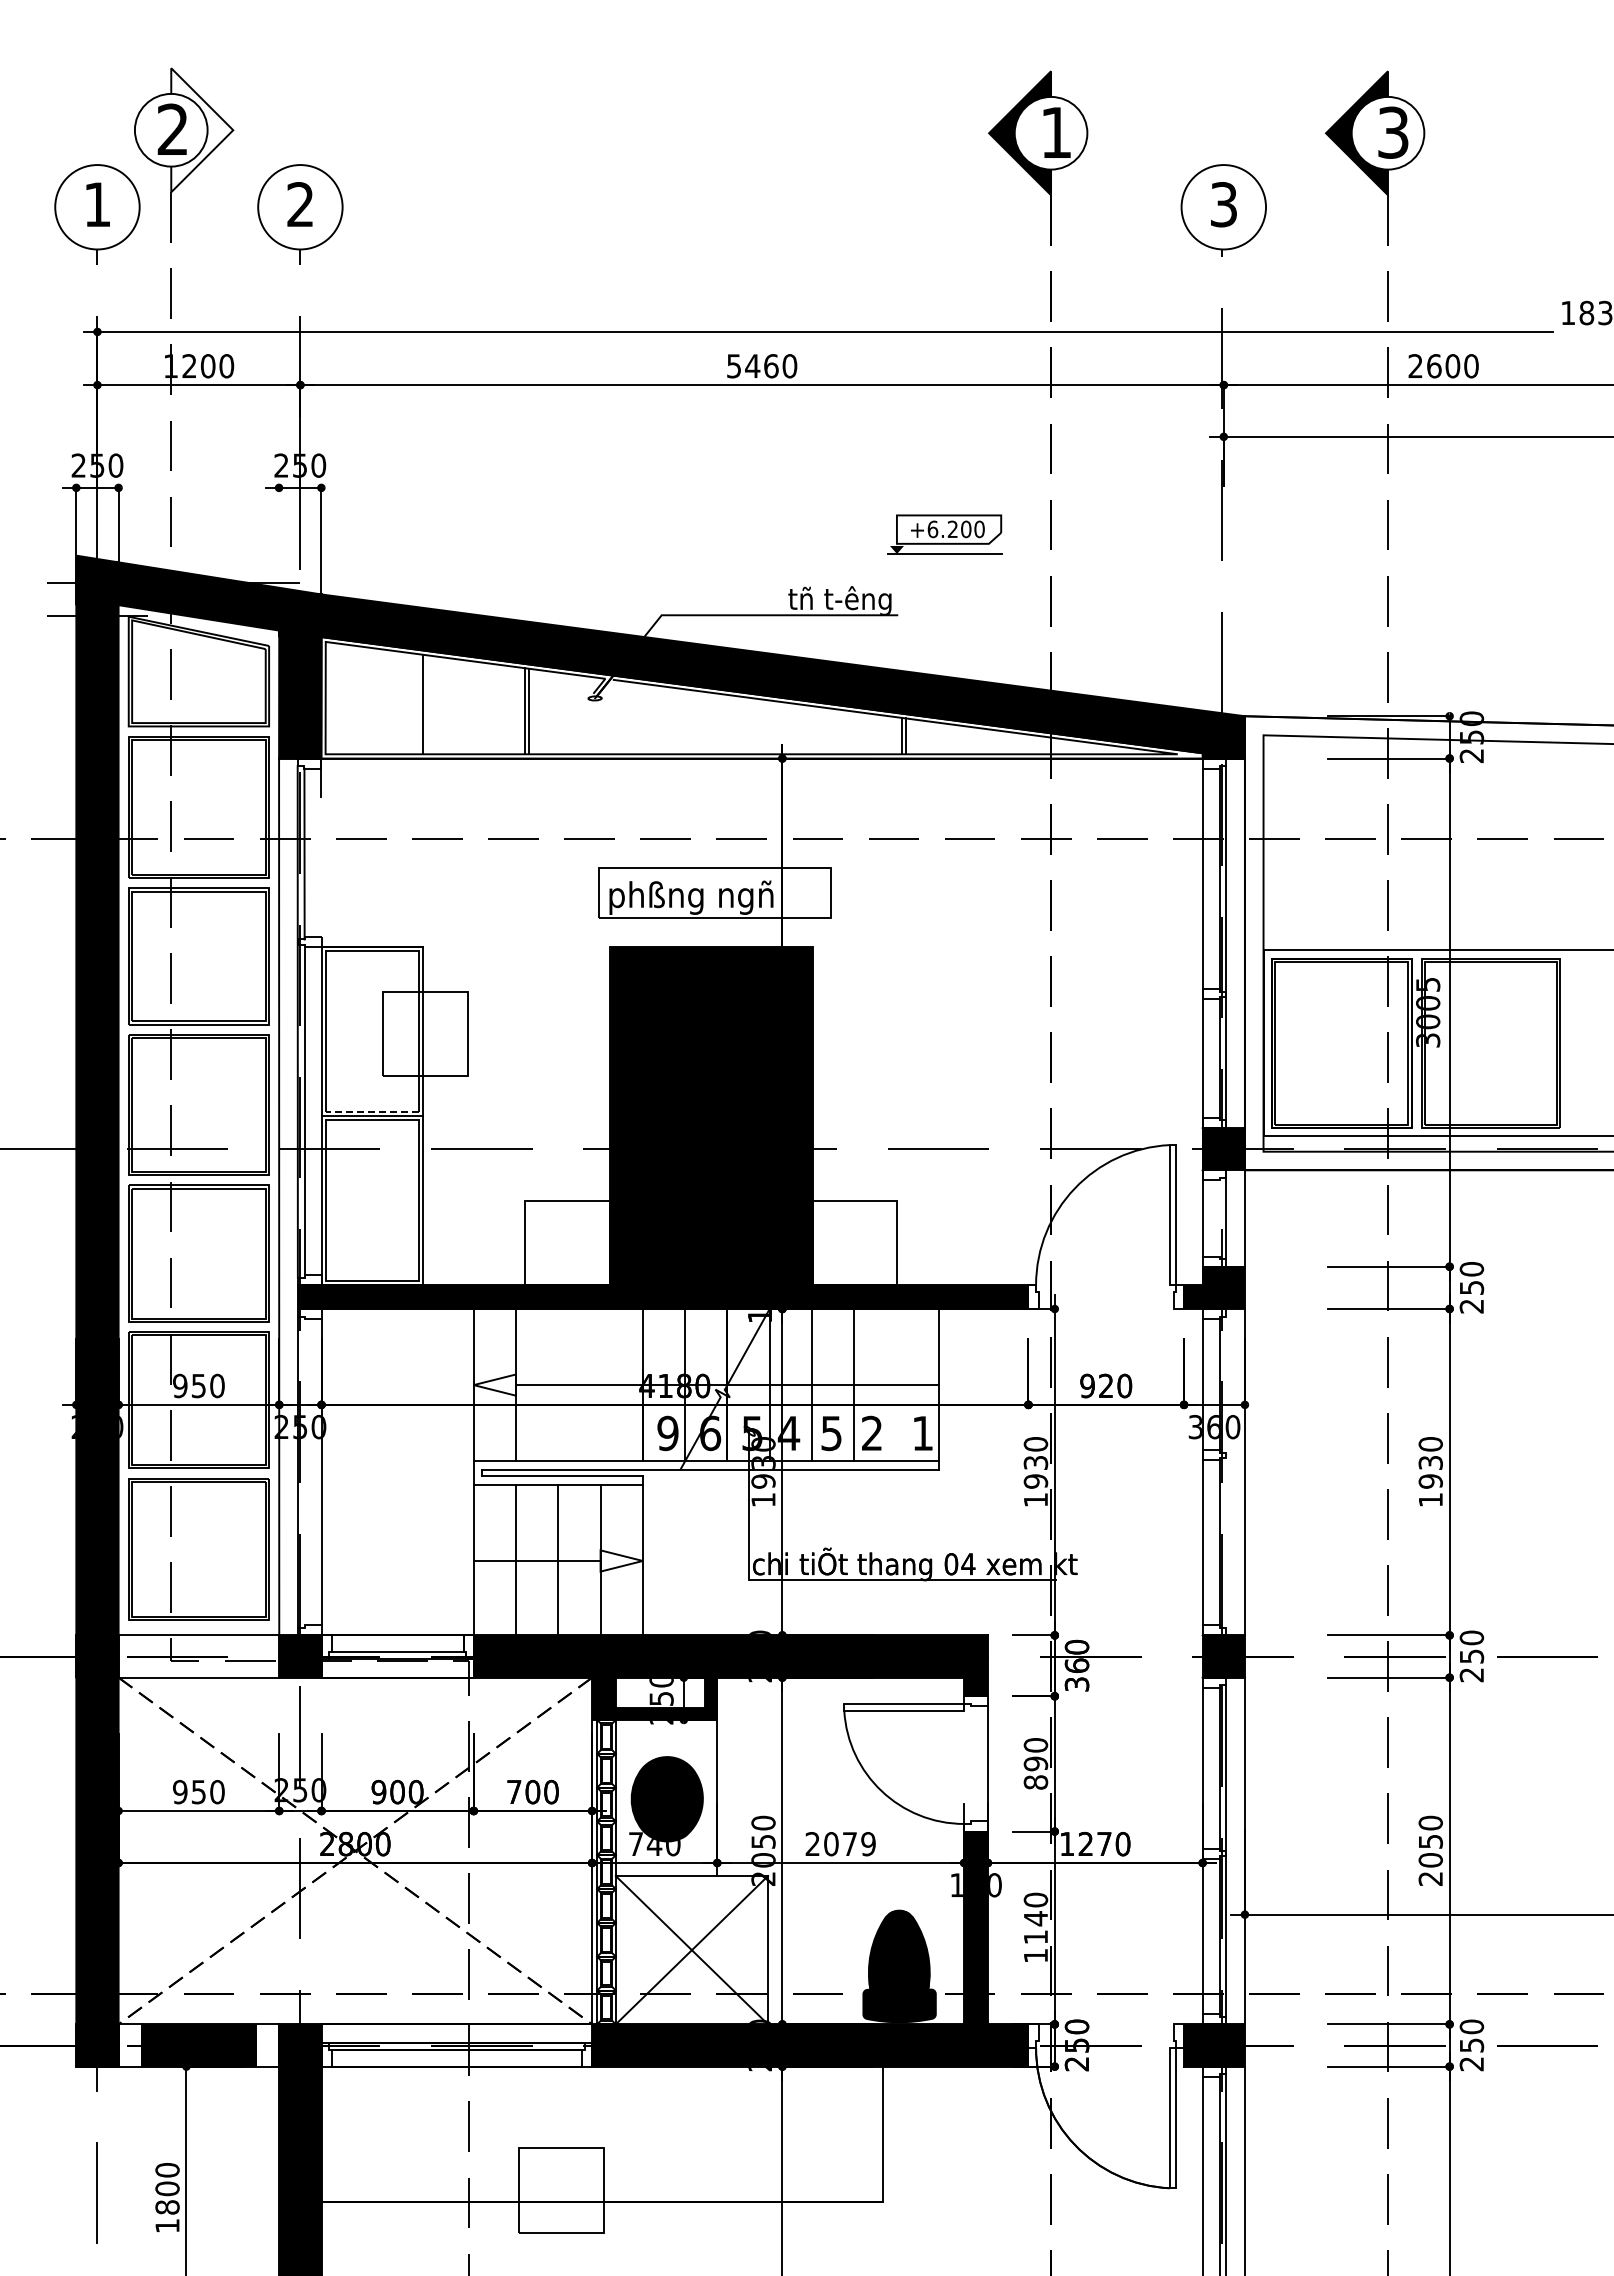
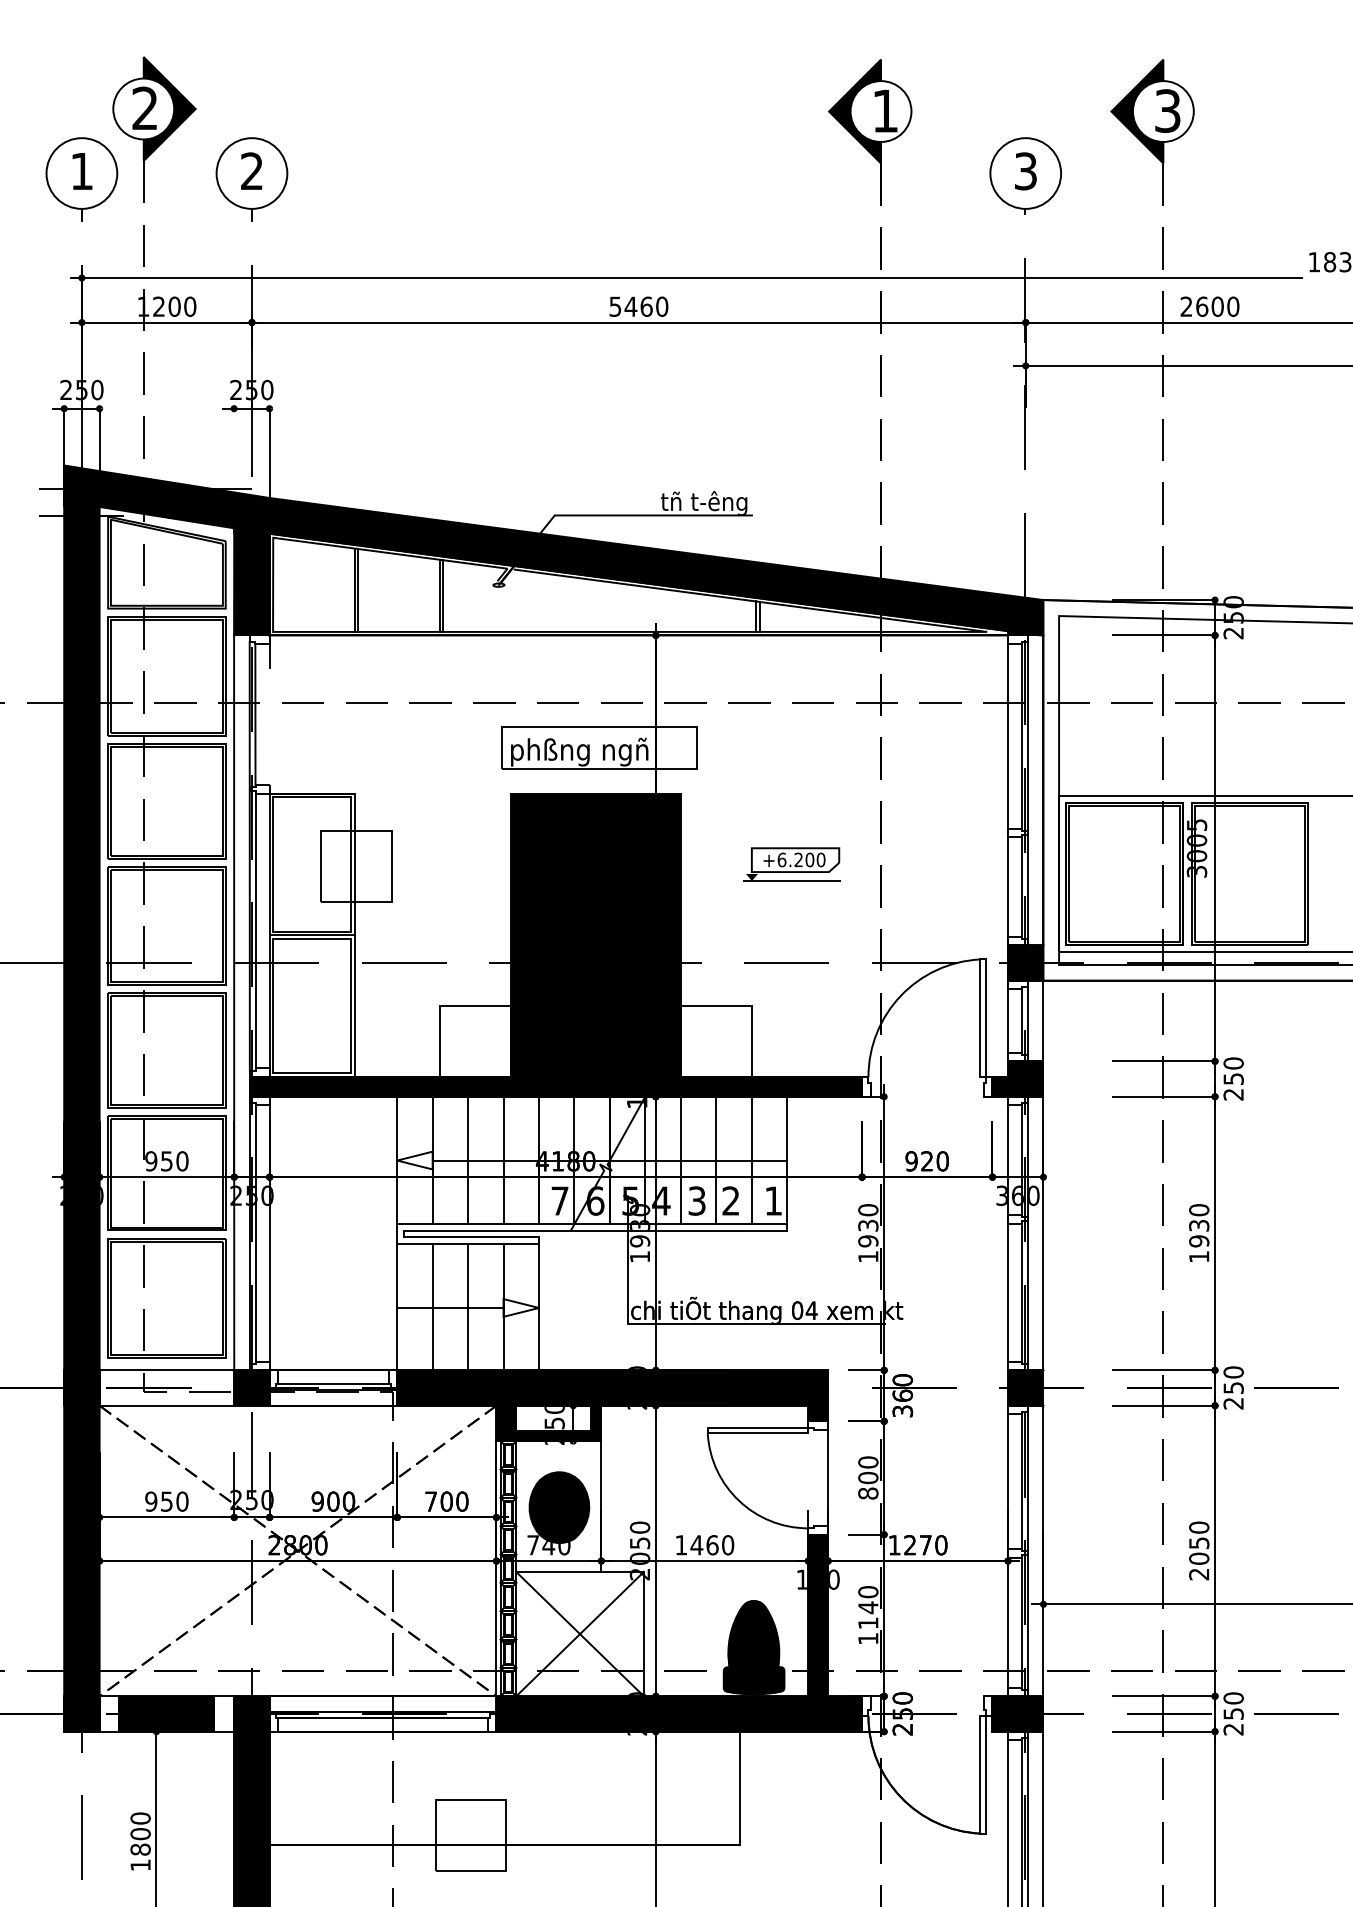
fill: (202, 130) -> (169, 109), added
part: (944, 534) -> (791, 864), moved
line: (427, 704) -> (358, 590), added
line: (372, 1111) -> (312, 931), dashed -> solid
line: (1219, 1216) -> (1022, 1019), added
line: (558, 1385) -> (468, 1160), added
line: (600, 1385) -> (503, 1160), added
line: (896, 1385) -> (751, 1160), added
text: (831, 1432) -> (697, 1200), 5 -> 3
text: (667, 1433) -> (559, 1201), 9 -> 7
line: (1226, 1471) -> (1028, 1232), added
line: (304, 1472) -> (255, 1233), added
text: (1036, 1763) -> (868, 1477), 890 -> 800
text: (840, 1844) -> (704, 1545), 2079 -> 1460

